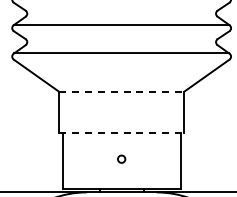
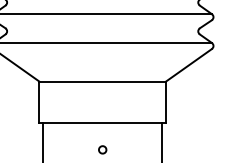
line: (121, 91) -> (102, 81), dashed -> solid
line: (121, 133) -> (102, 123), dashed -> solid

